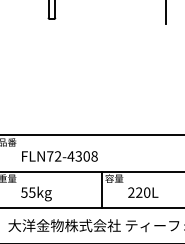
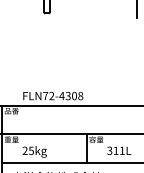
text: (59, 156) -> (52, 96), moved
text: (24, 192) -> (25, 150), 55kg -> 25kg
text: (139, 192) -> (116, 150), 220L -> 311L

